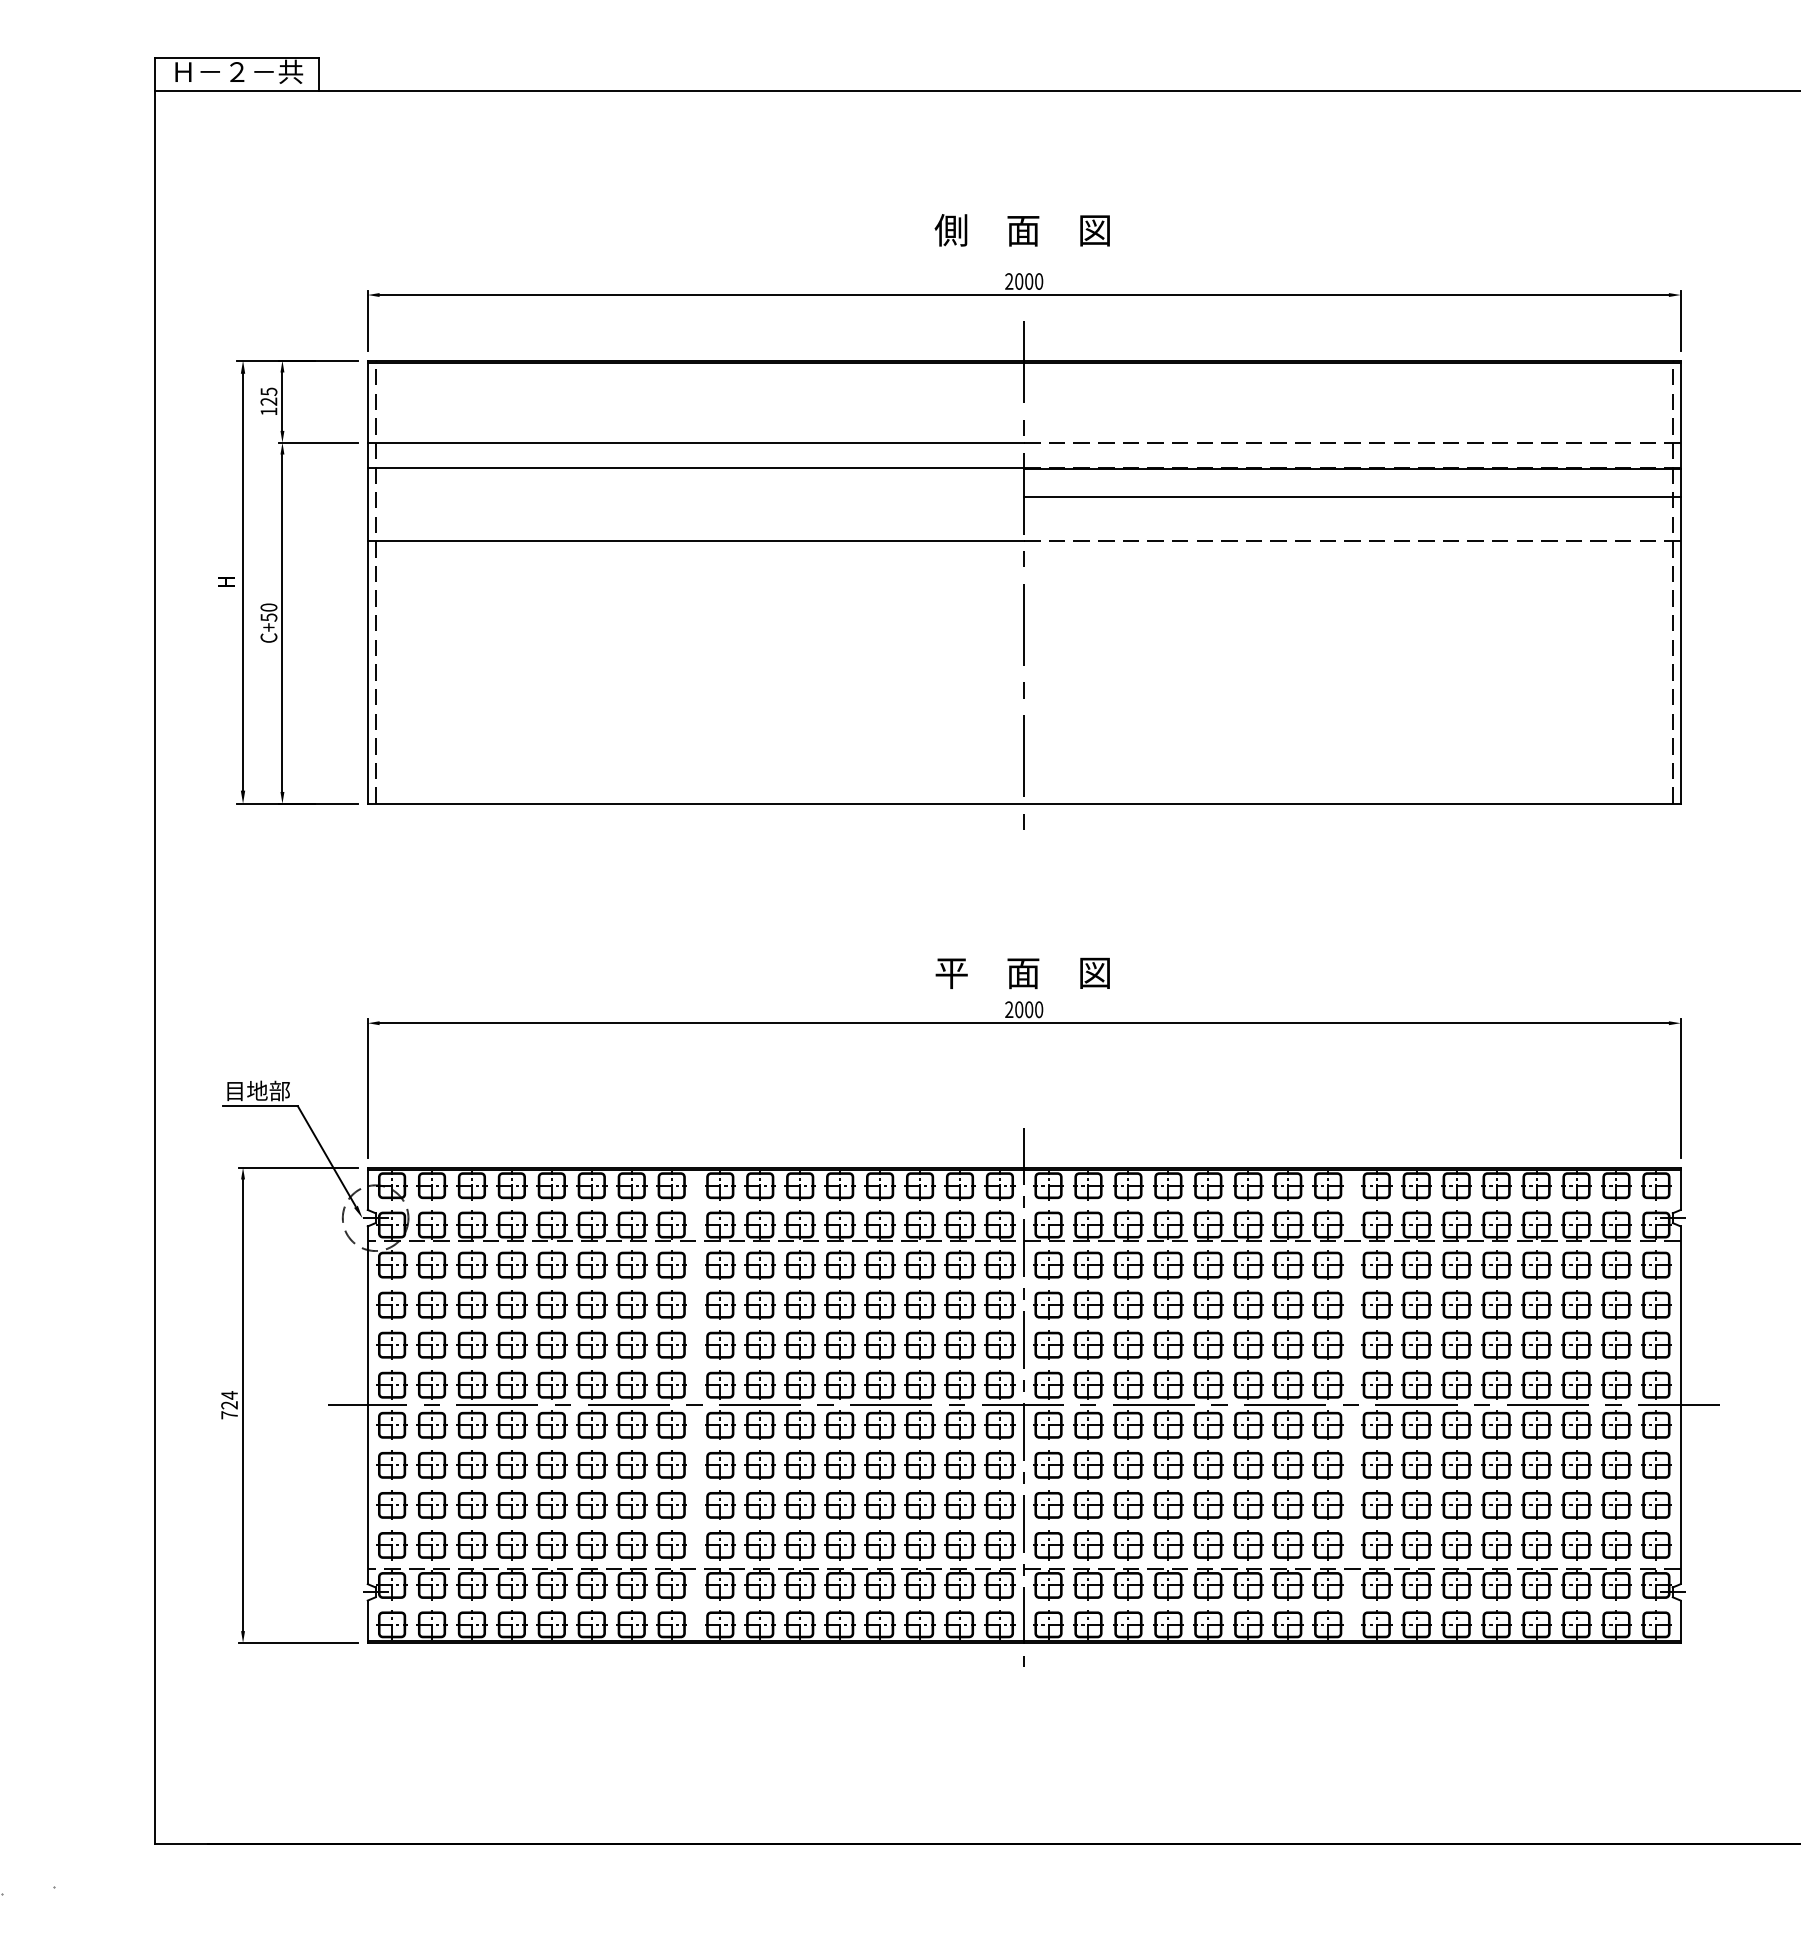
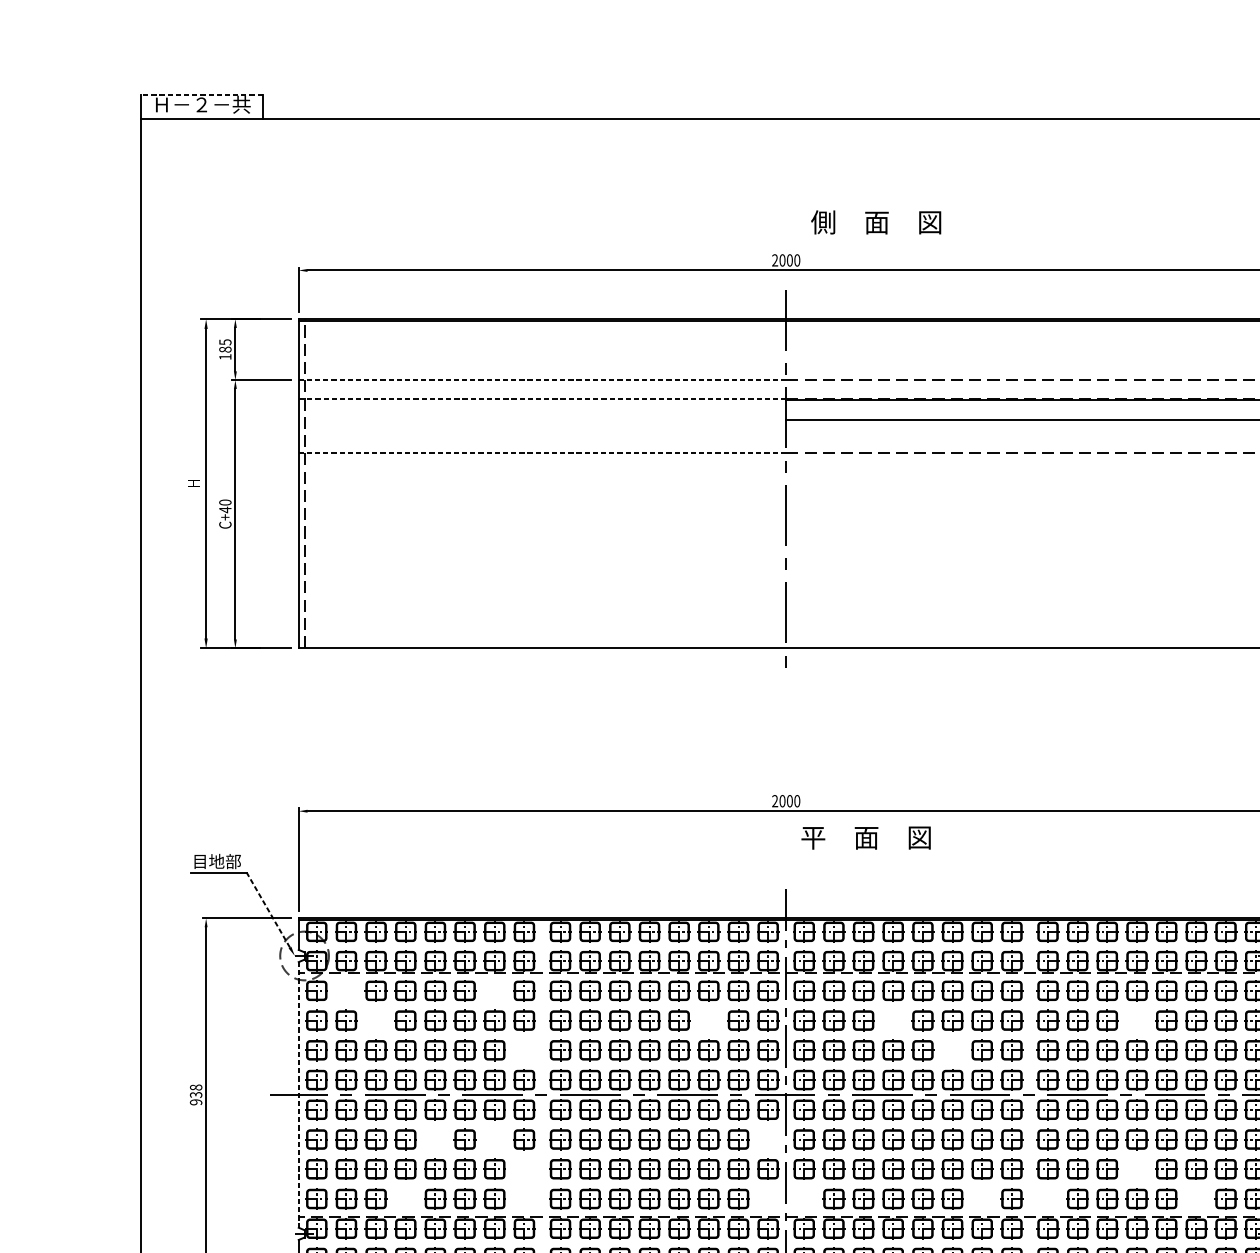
line: (236, 58) -> (201, 94), solid -> dashed
text: (1021, 230) -> (875, 222), moved
text: (268, 401) -> (225, 349), 125 -> 185
line: (696, 442) -> (542, 379), solid -> dashed
line: (695, 468) -> (542, 399), solid -> dashed
line: (696, 541) -> (542, 453), solid -> dashed
text: (268, 617) -> (225, 509), C+50 -> C+40
text: (1022, 973) -> (865, 838), moved
line: (326, 1155) -> (268, 909), solid -> dashed
part: (431, 1264) -> (346, 990), removed
part: (631, 1264) -> (494, 990), removed
part: (471, 1304) -> (375, 1020), removed
part: (919, 1304) -> (708, 1020), removed
part: (1168, 1304) -> (893, 1020), removed
part: (1496, 1304) -> (1136, 1020), removed
part: (671, 1344) -> (524, 1049), removed
part: (1248, 1344) -> (952, 1049), removed
text: (229, 1405) -> (196, 1095), 724 -> 938
line: (367, 1405) -> (298, 1095), solid -> dashed
part: (551, 1464) -> (435, 1138), removed
part: (631, 1464) -> (494, 1138), removed
part: (999, 1464) -> (767, 1138), removed
part: (671, 1504) -> (524, 1168), removed
part: (1496, 1504) -> (1136, 1168), removed
part: (511, 1545) -> (405, 1199), removed
part: (671, 1545) -> (524, 1199), removed
part: (999, 1545) -> (767, 1199), removed
part: (1048, 1545) -> (804, 1199), removed
part: (1287, 1545) -> (981, 1199), removed
part: (1376, 1545) -> (1047, 1199), removed
part: (1576, 1545) -> (1196, 1199), removed

